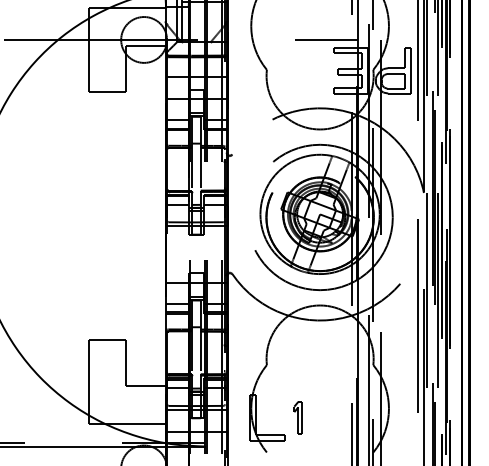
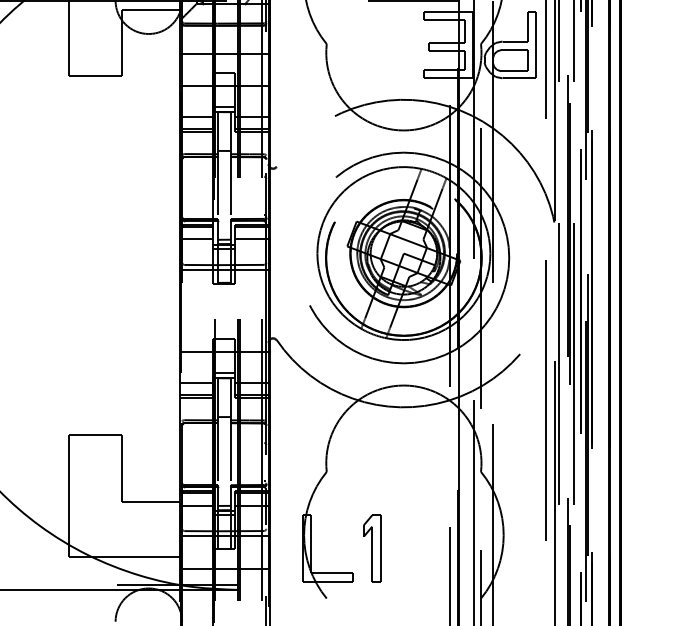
part: (298, 417) -> (372, 547), size x1.43

